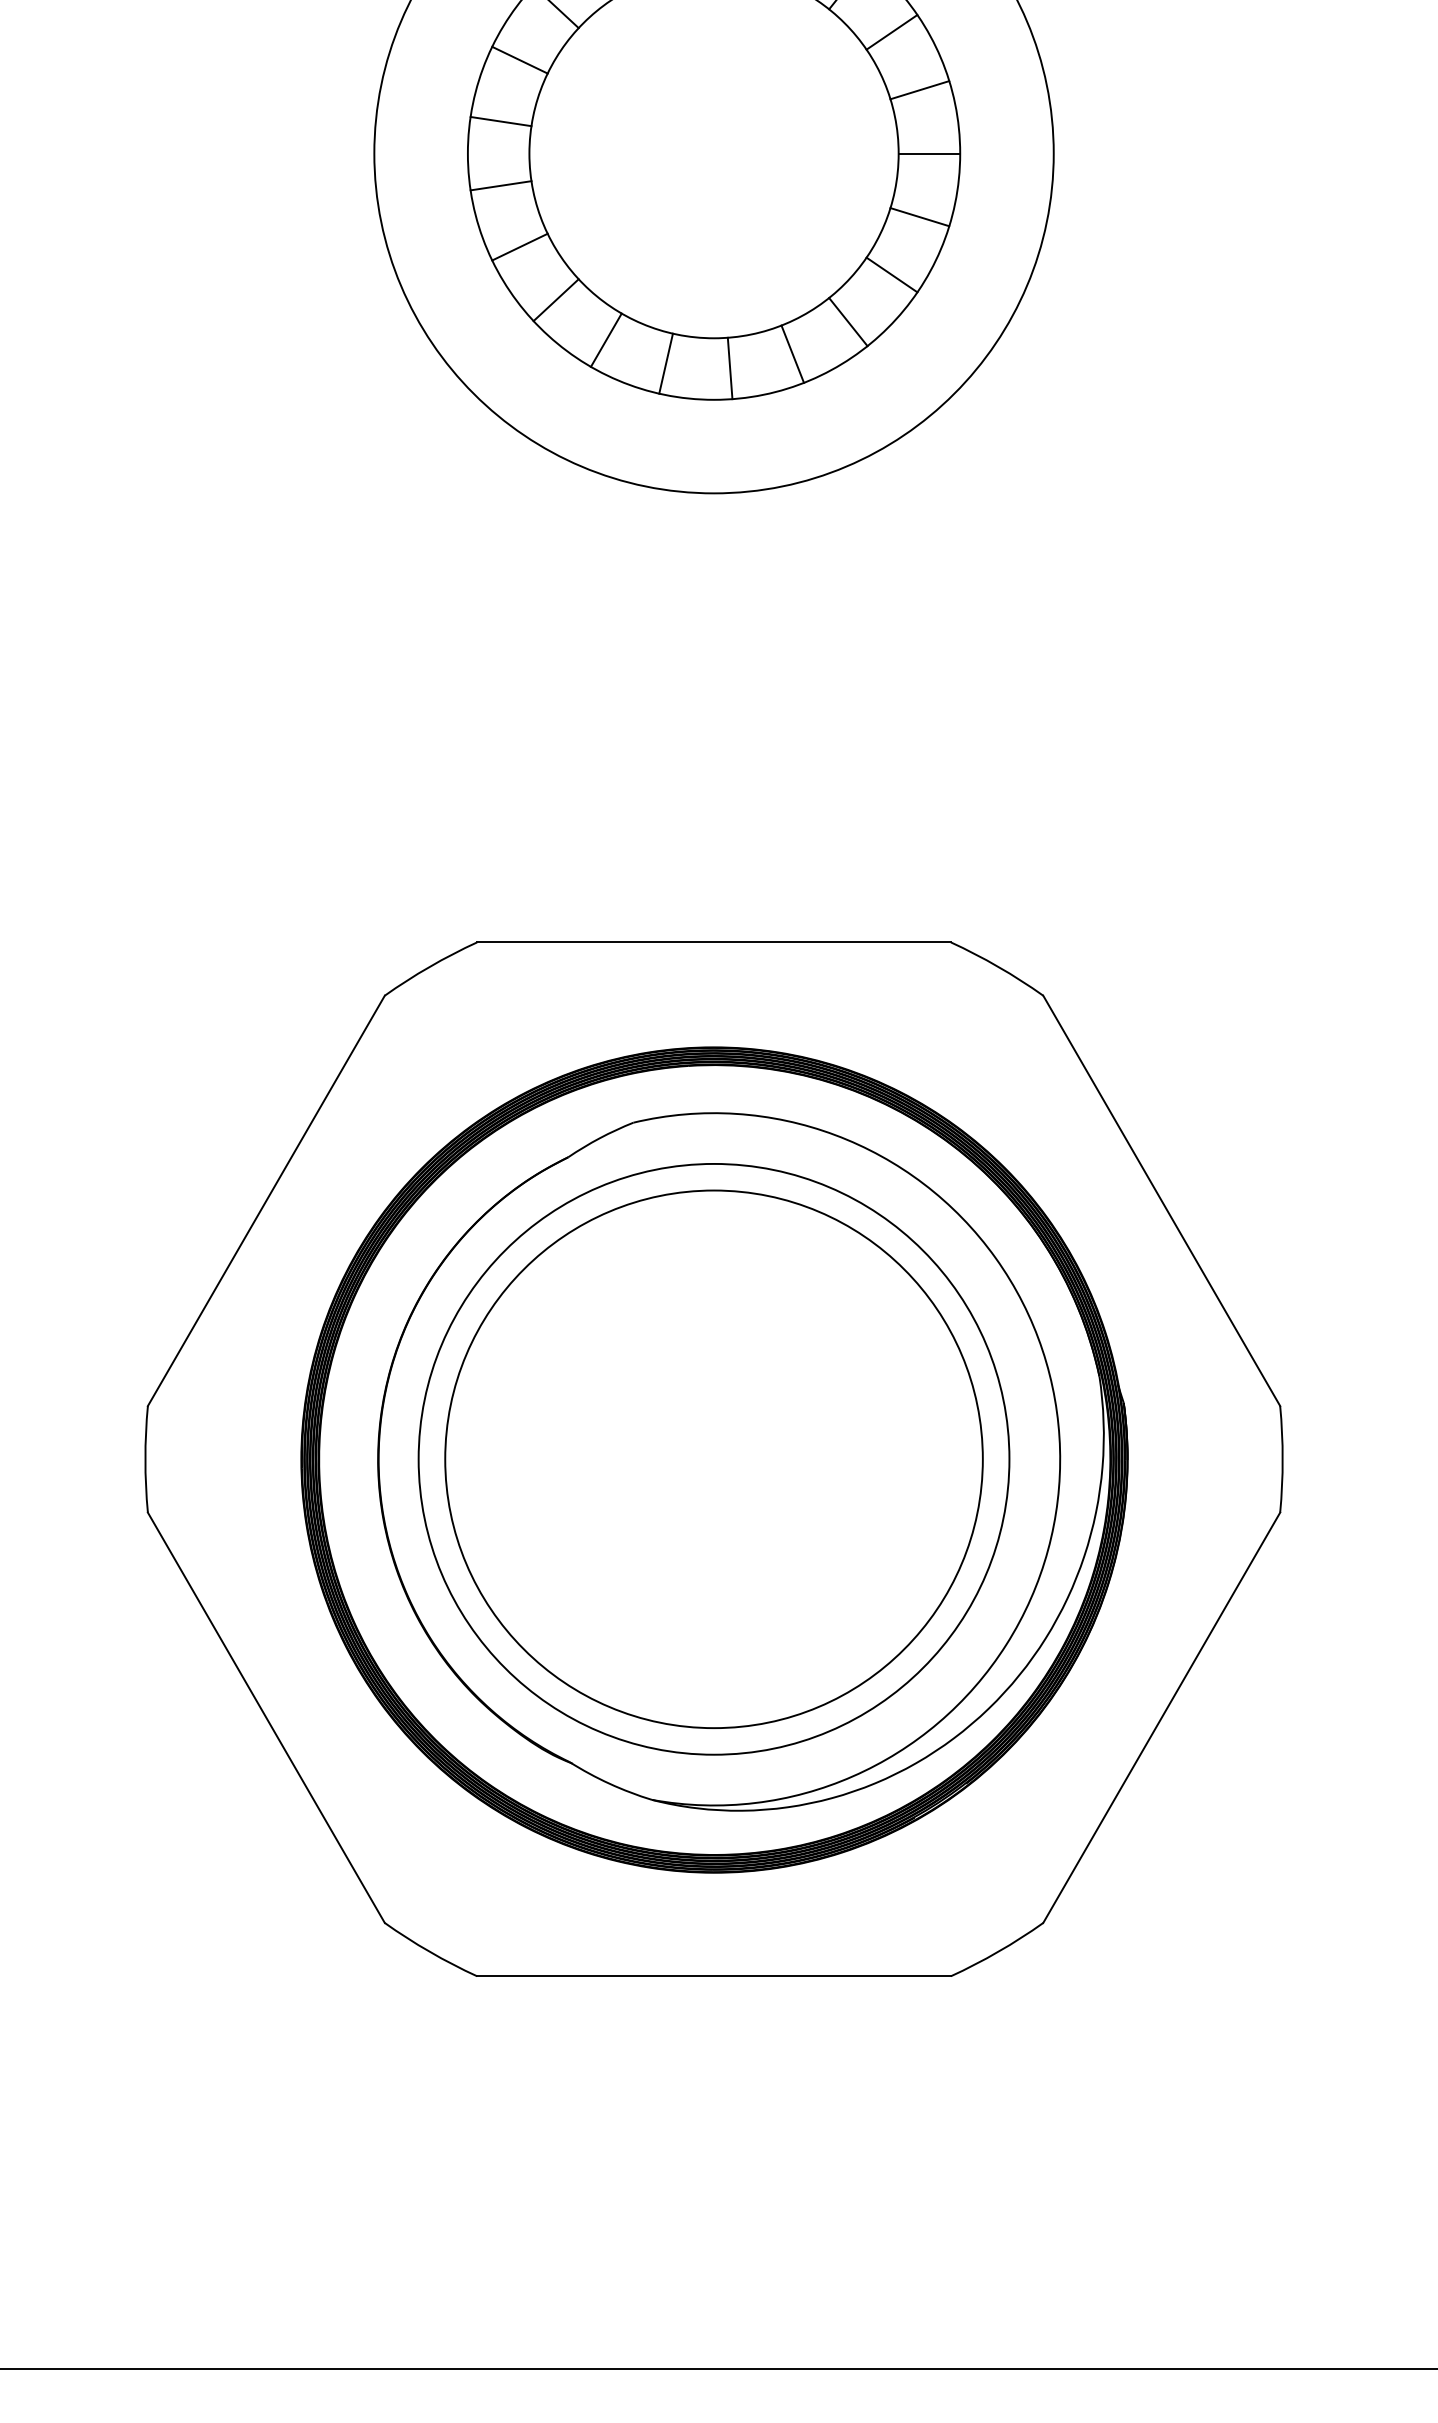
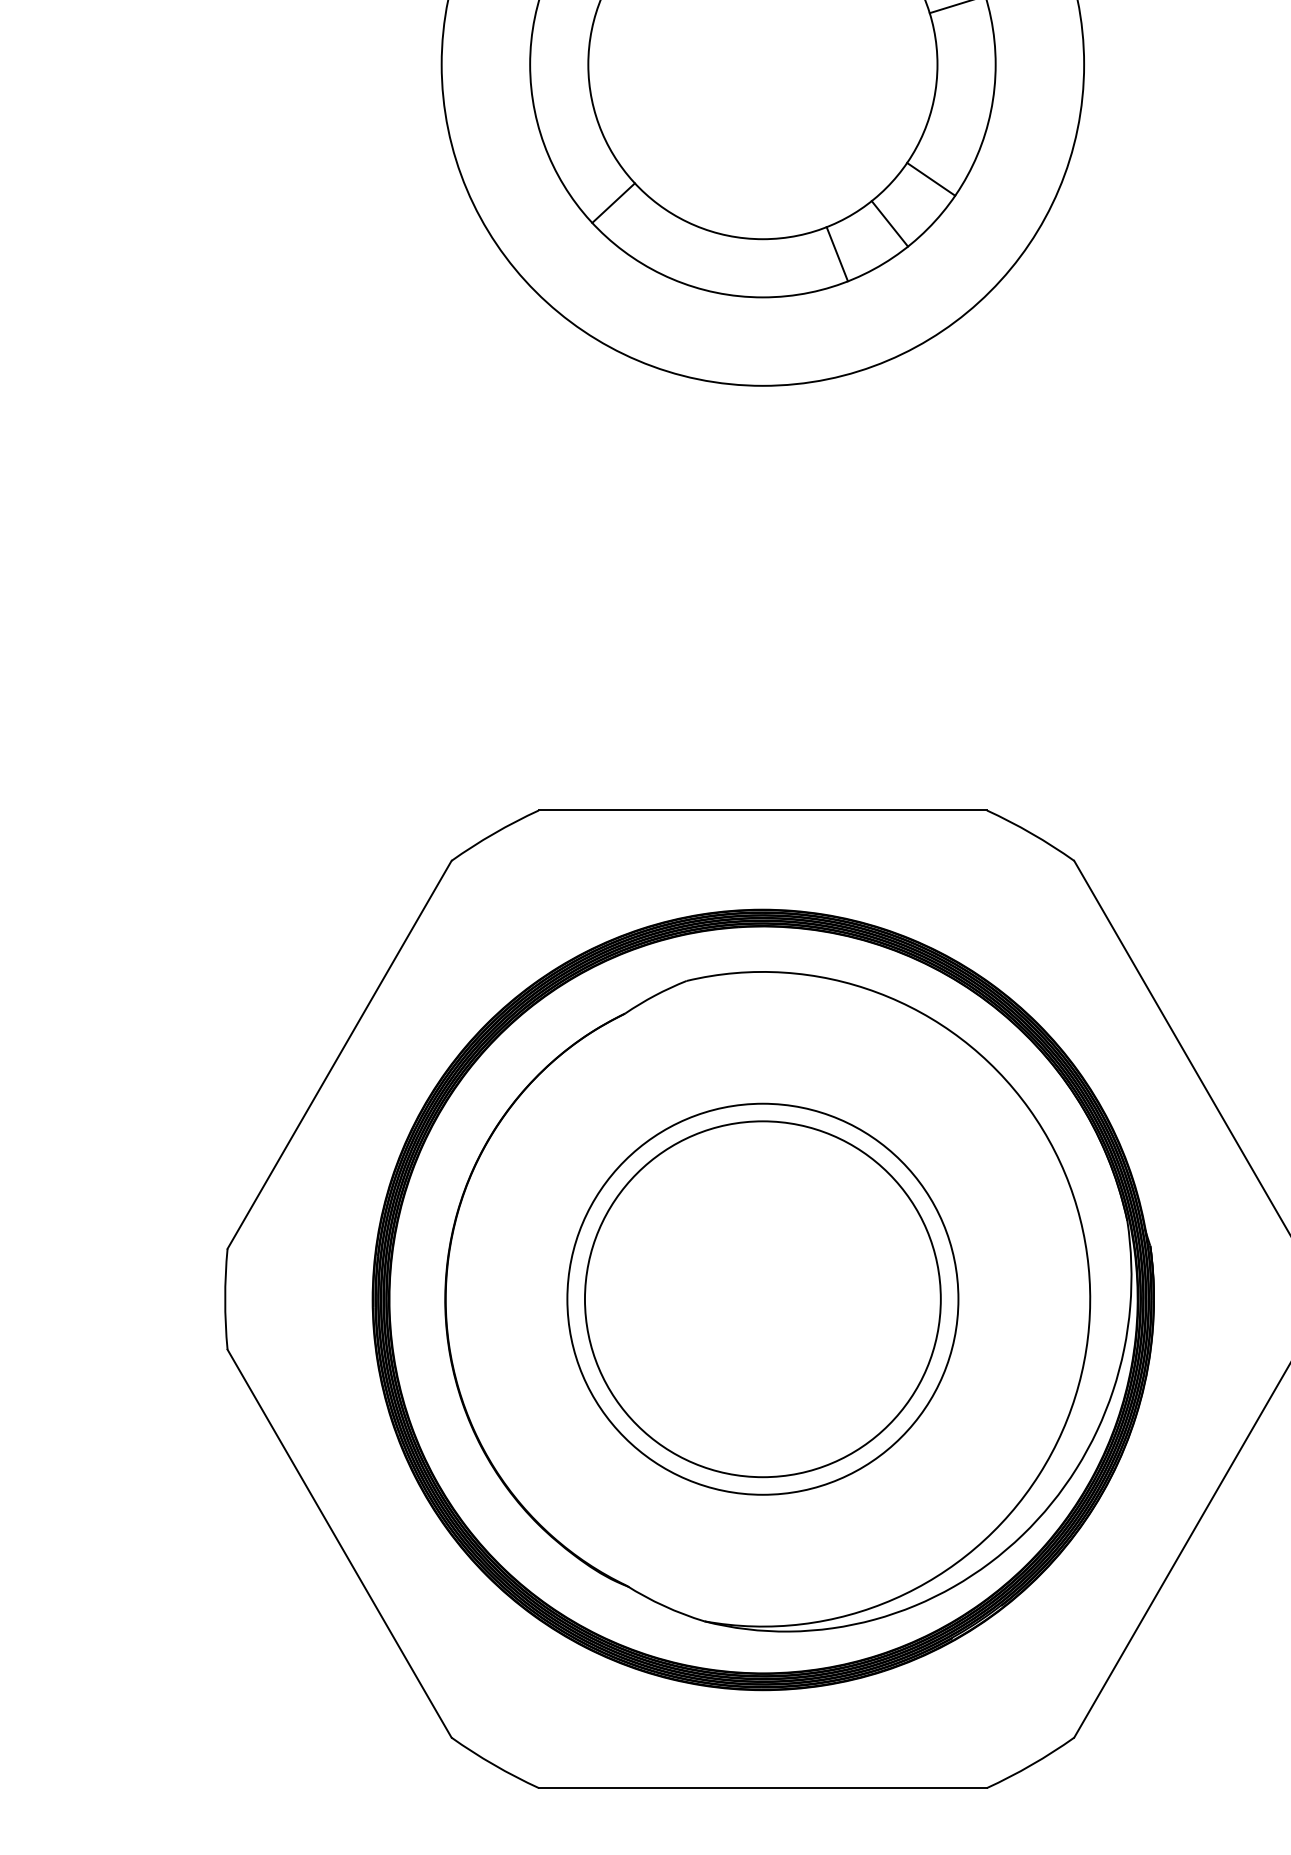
line: (500, 121) -> (560, 34), removed
line: (929, 153) -> (966, 64), removed
line: (500, 185) -> (560, 94), removed
line: (919, 217) -> (957, 124), removed
line: (519, 246) -> (578, 152), removed
line: (605, 339) -> (660, 240), removed
line: (665, 363) -> (717, 263), removed
line: (729, 368) -> (777, 267), removed
circle: (713, 1458) -> (762, 1298), size x0.7
circle: (713, 1459) -> (762, 1299), size x0.7

